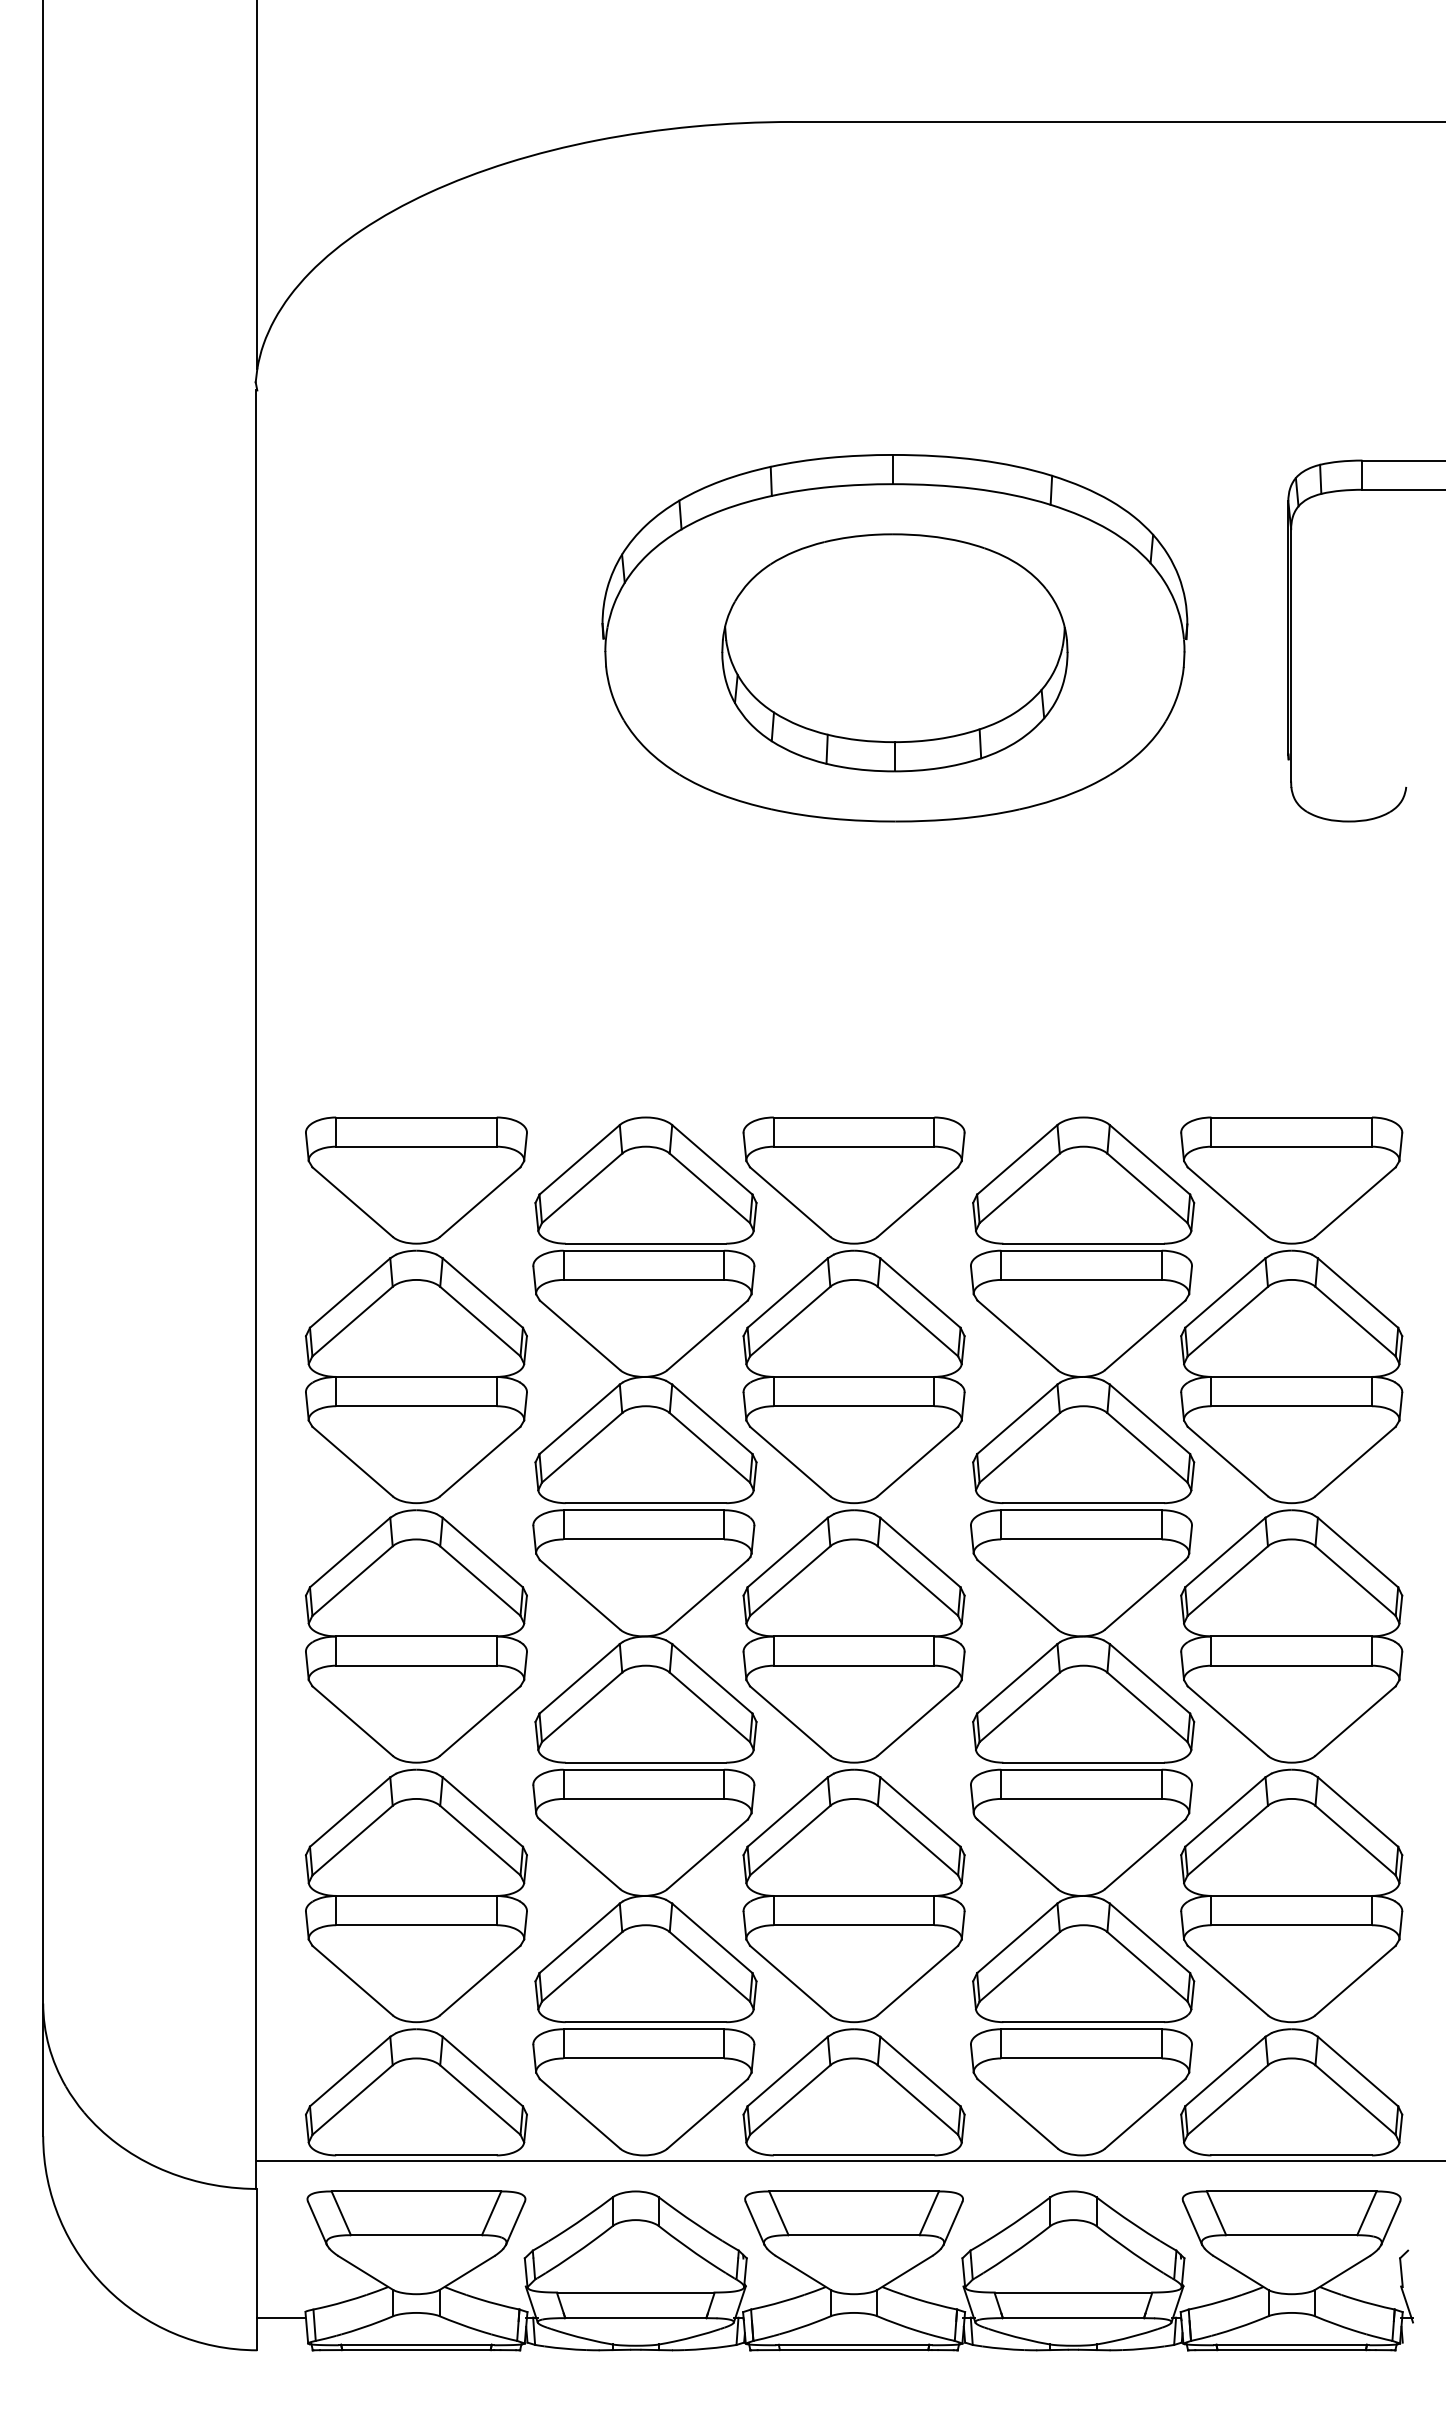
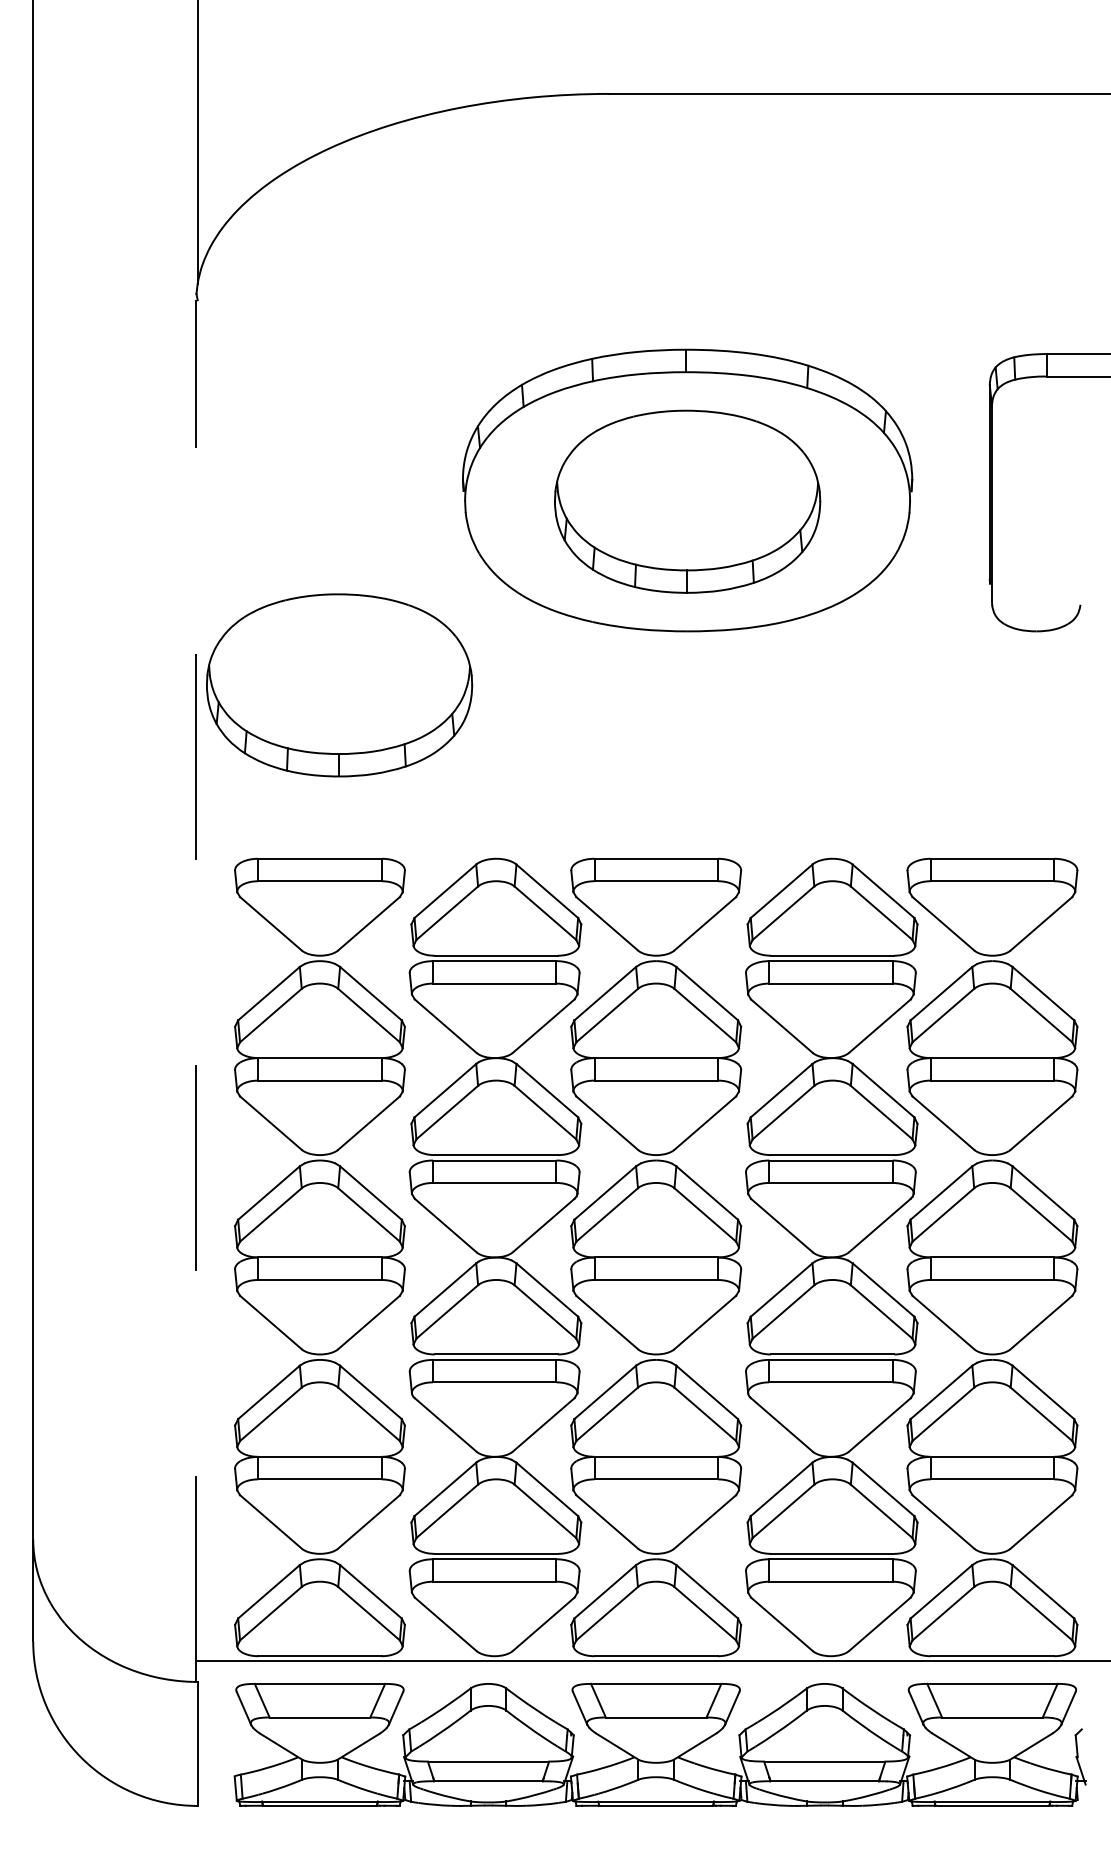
part: (441, 891) -> (339, 685), added
line: (255, 1289) -> (196, 990), solid -> dashed
line: (281, 2318) -> (216, 1781), removed

